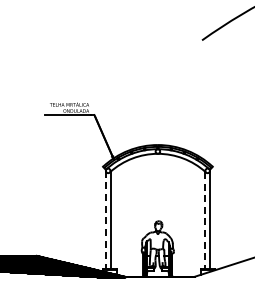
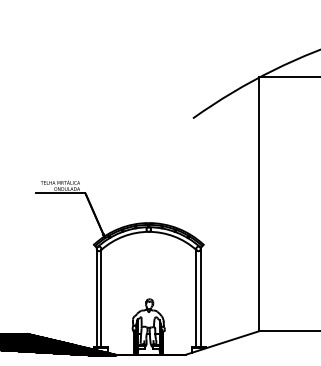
line: (105, 220) -> (96, 298), dashed -> solid
line: (205, 220) -> (196, 298), dashed -> solid

